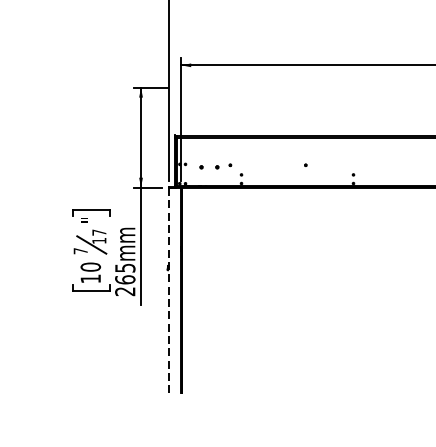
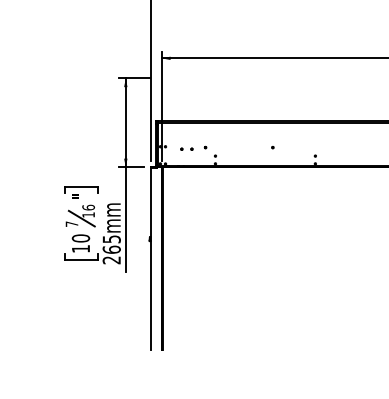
part: (209, 166) -> (186, 148), size x0.71
text: (99, 232) -> (88, 207), 17 -> 16
line: (169, 290) -> (151, 259), dashed -> solid

